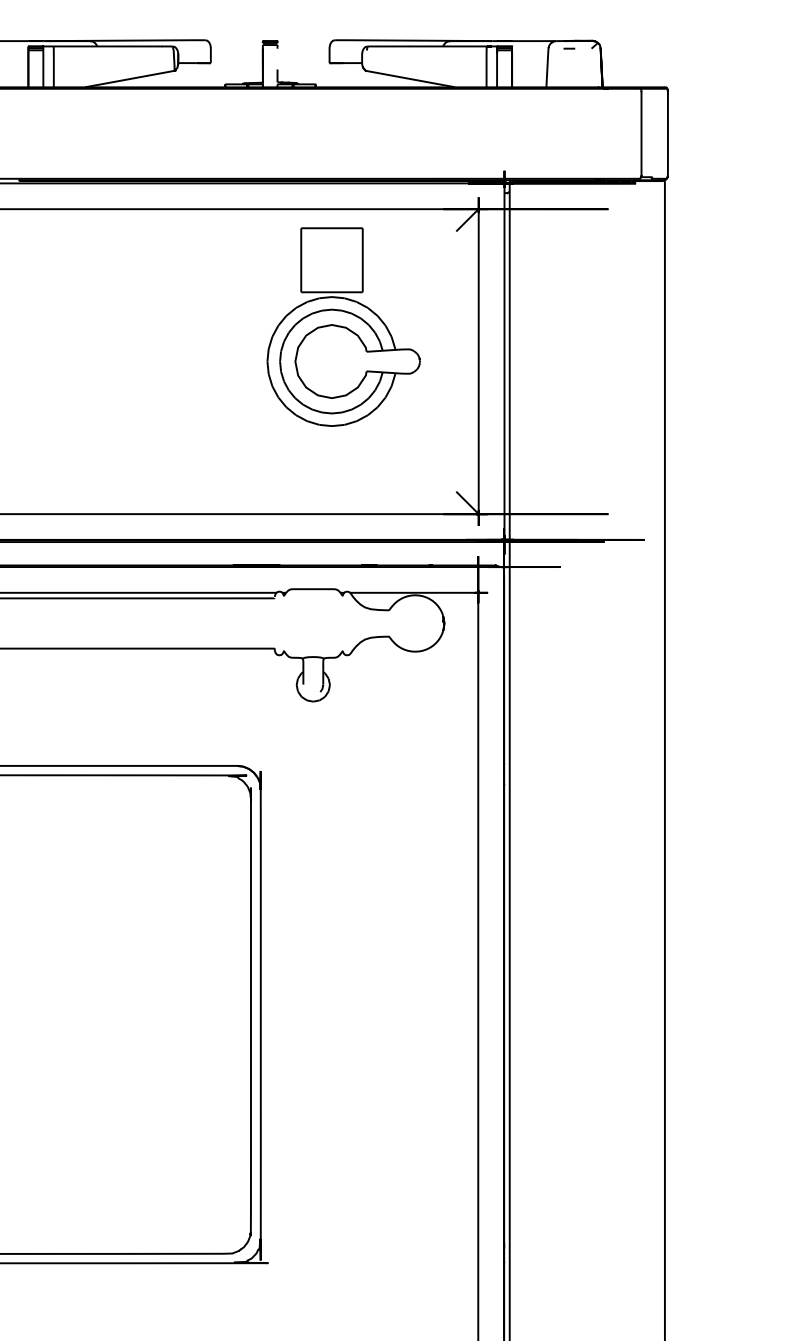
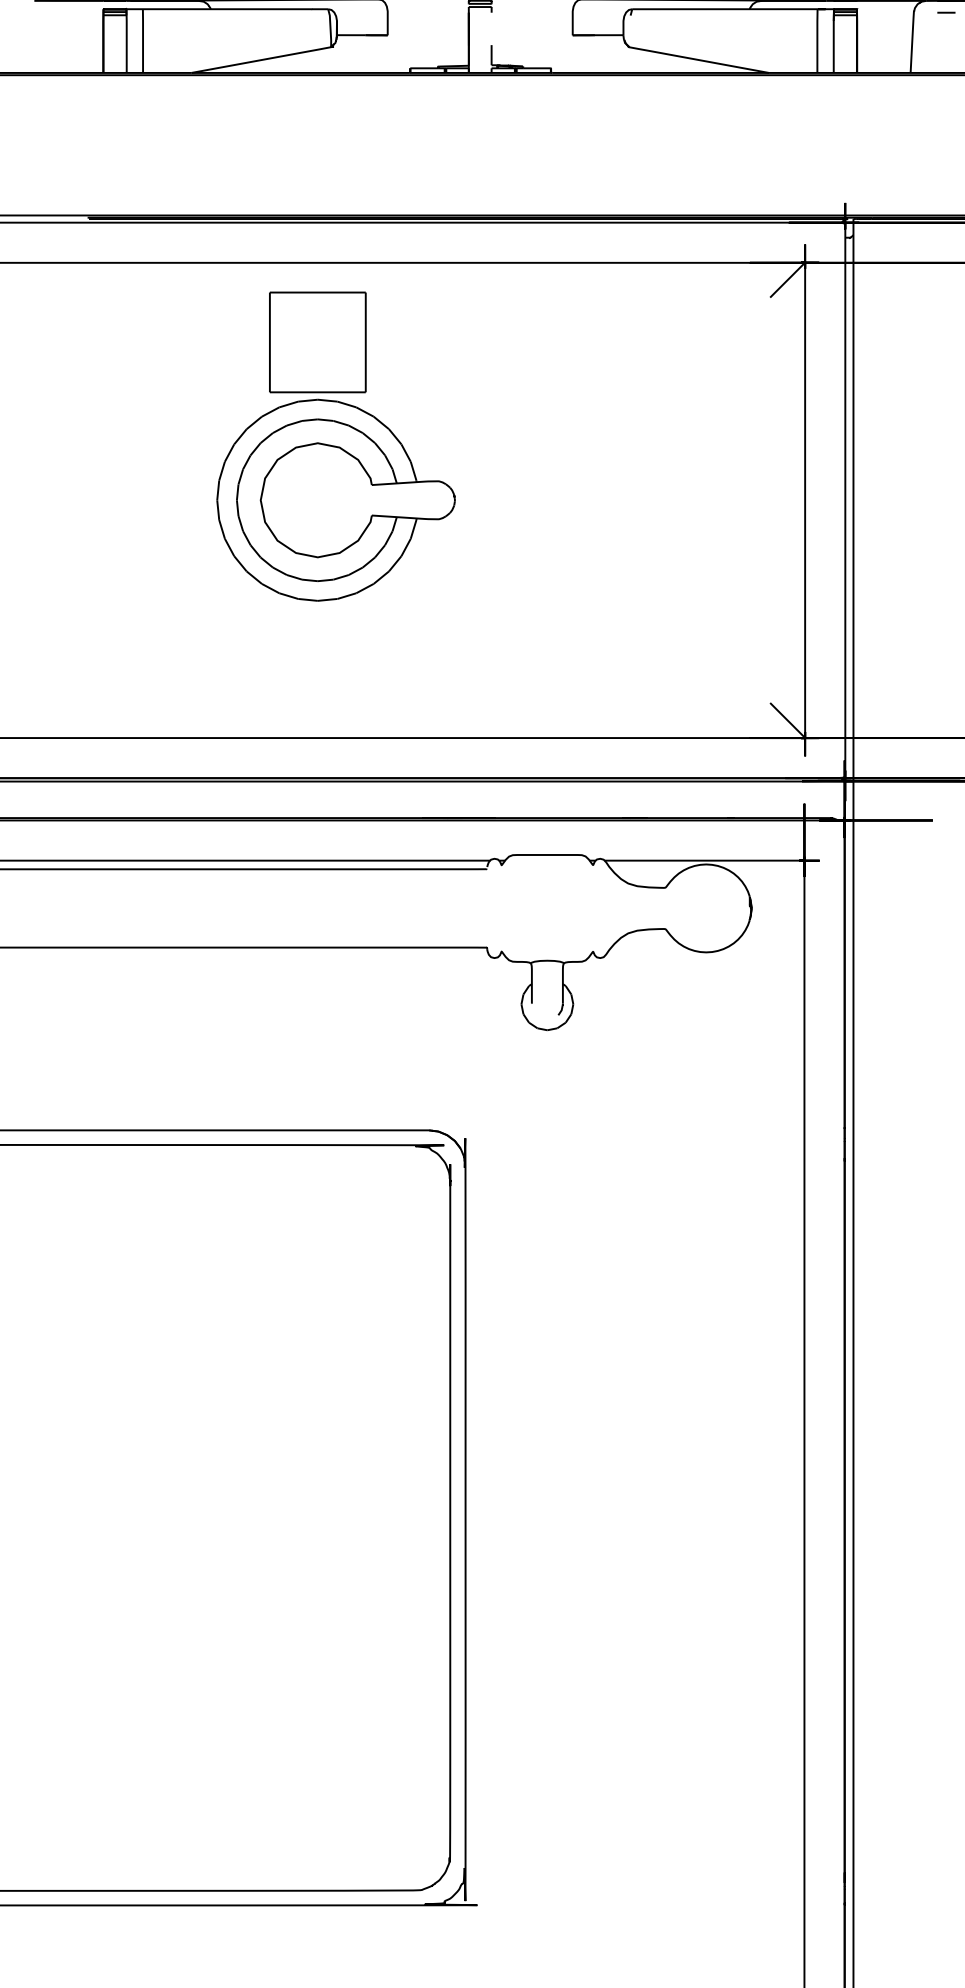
part: (343, 326) -> (335, 445), moved

